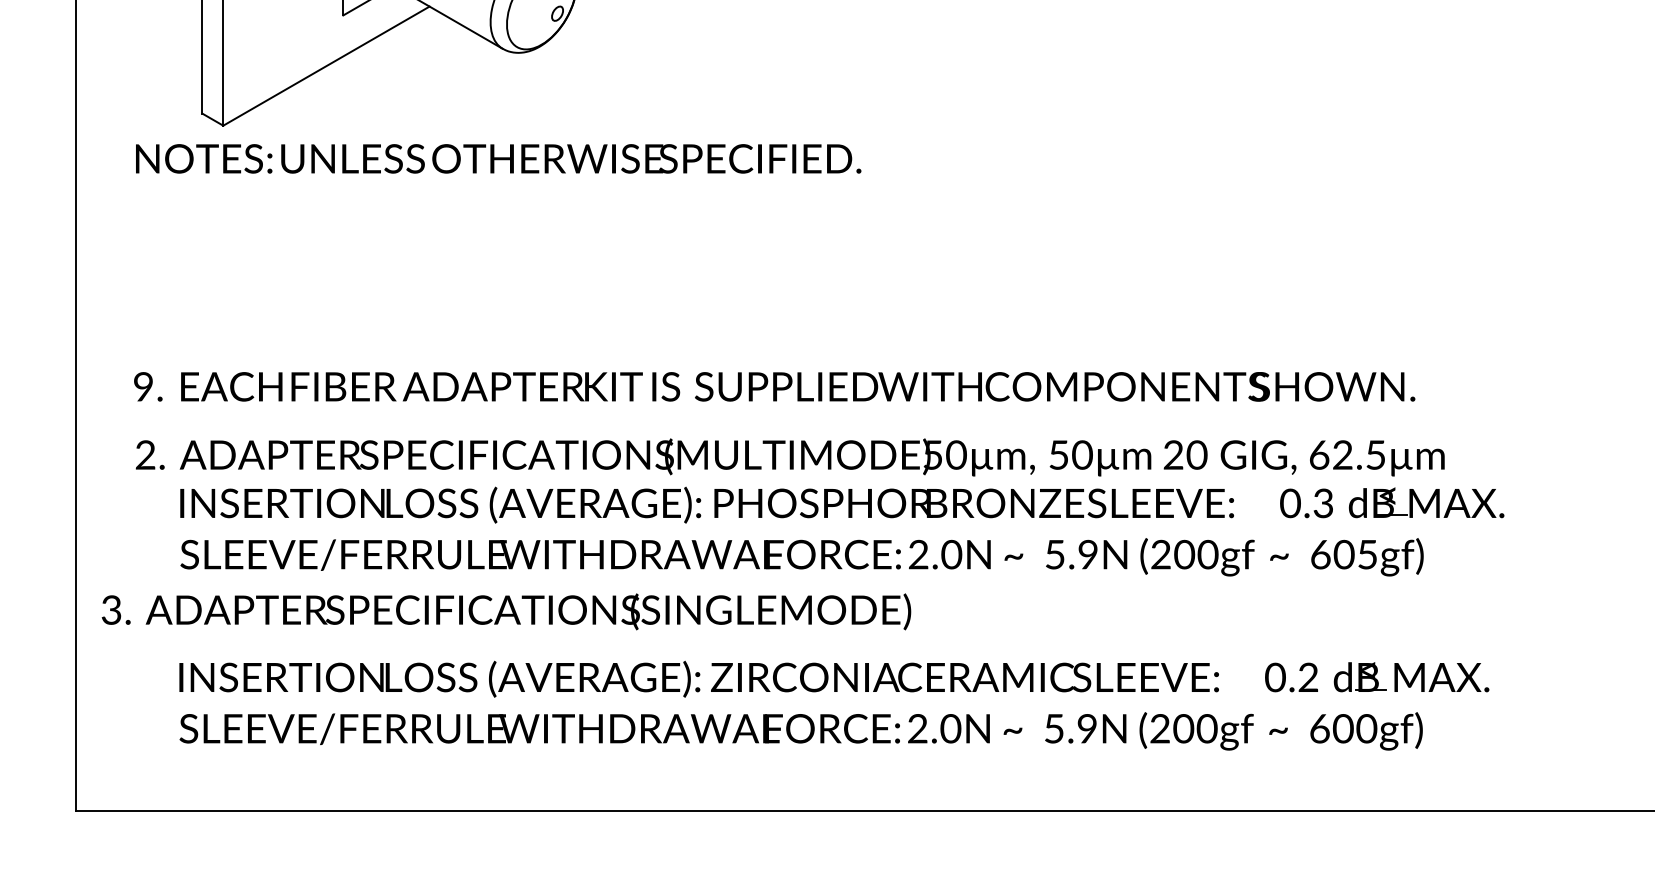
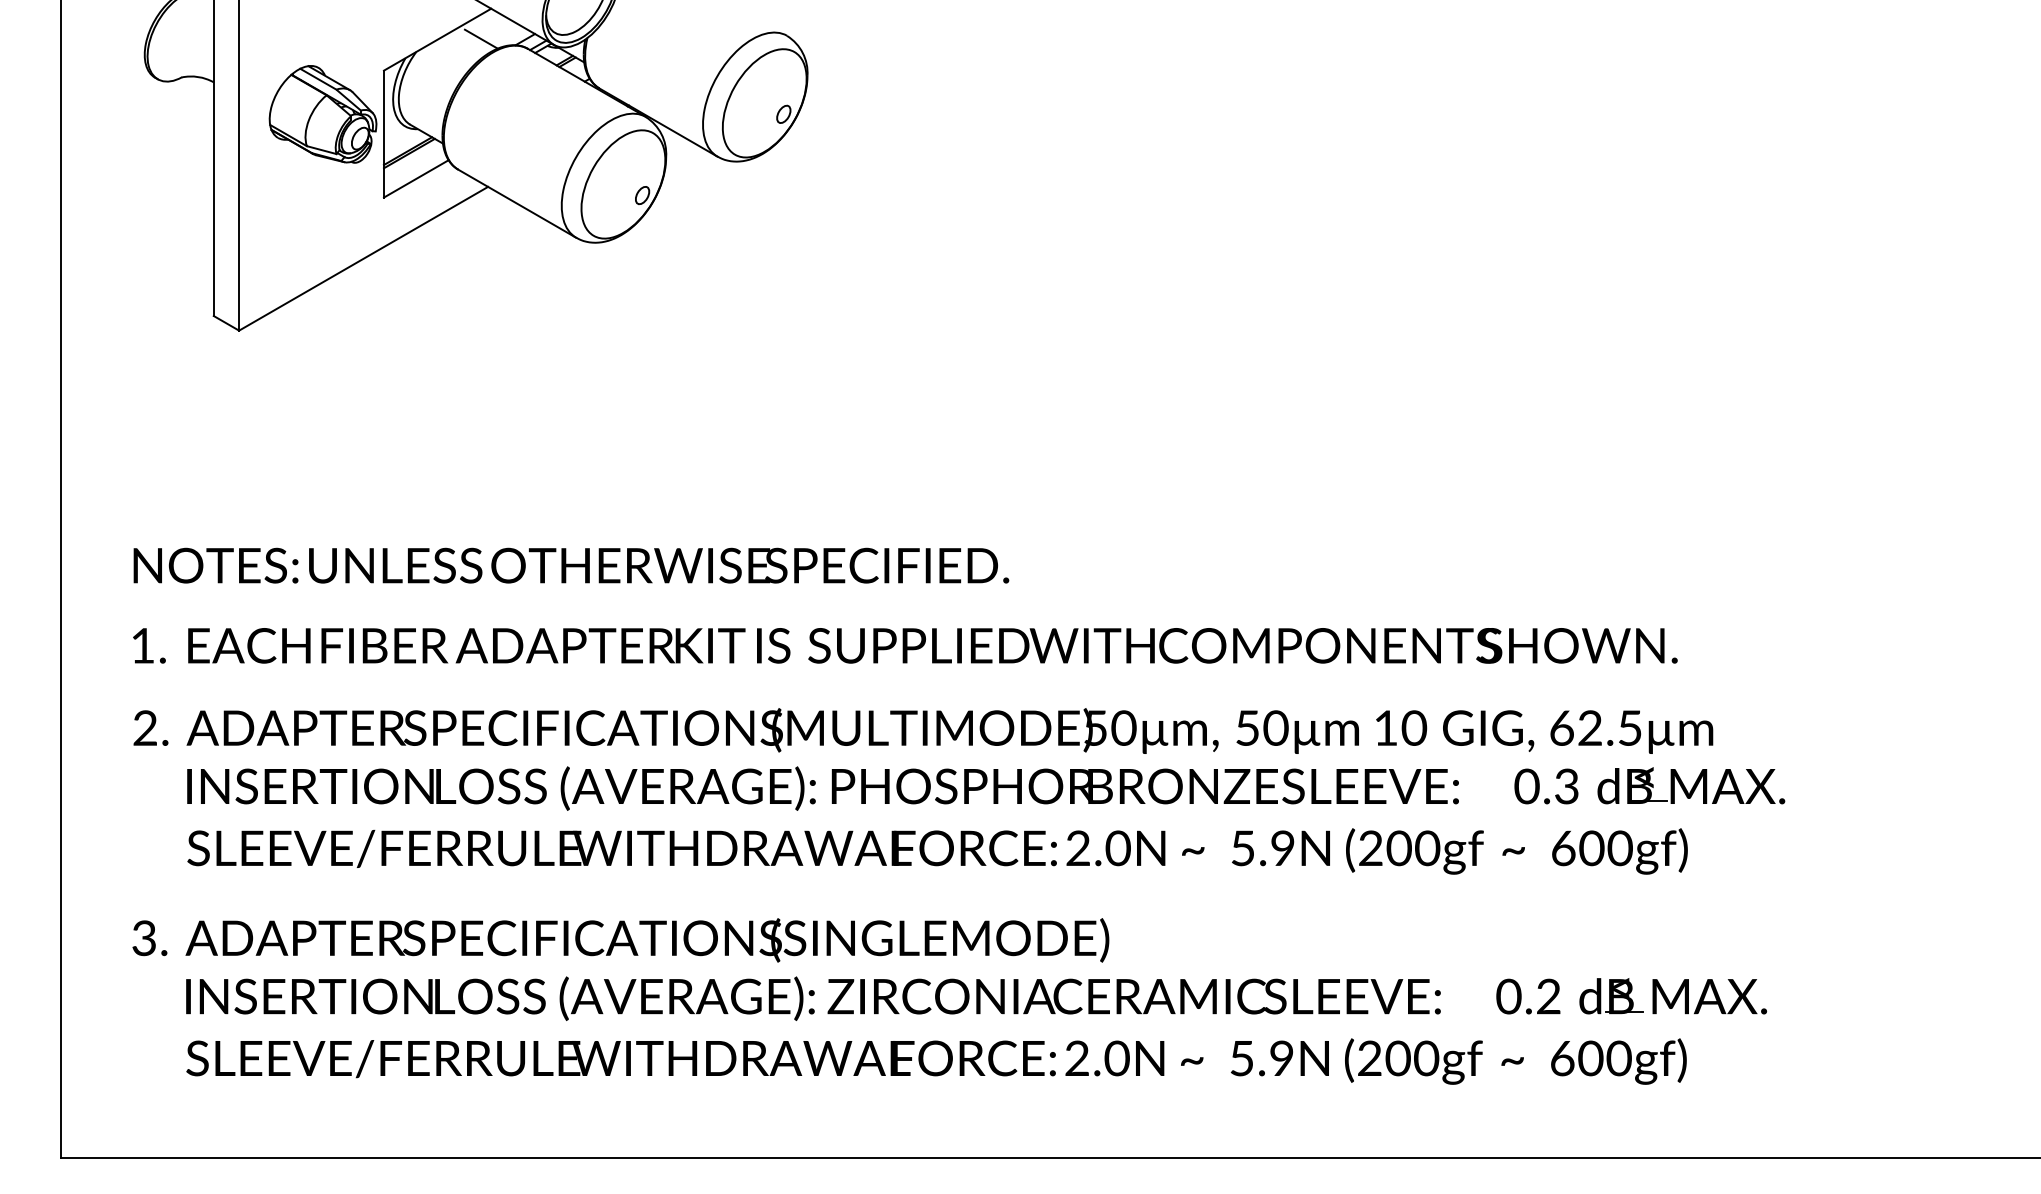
text: (498, 158) -> (571, 565), moved
text: (143, 386) -> (142, 645), 9. -> 1.
text: (1173, 454) -> (1385, 727), 20 -> 10
text: (1367, 554) -> (1619, 848), 605gf) -> 600gf)
text: (506, 611) -> (620, 940), moved

